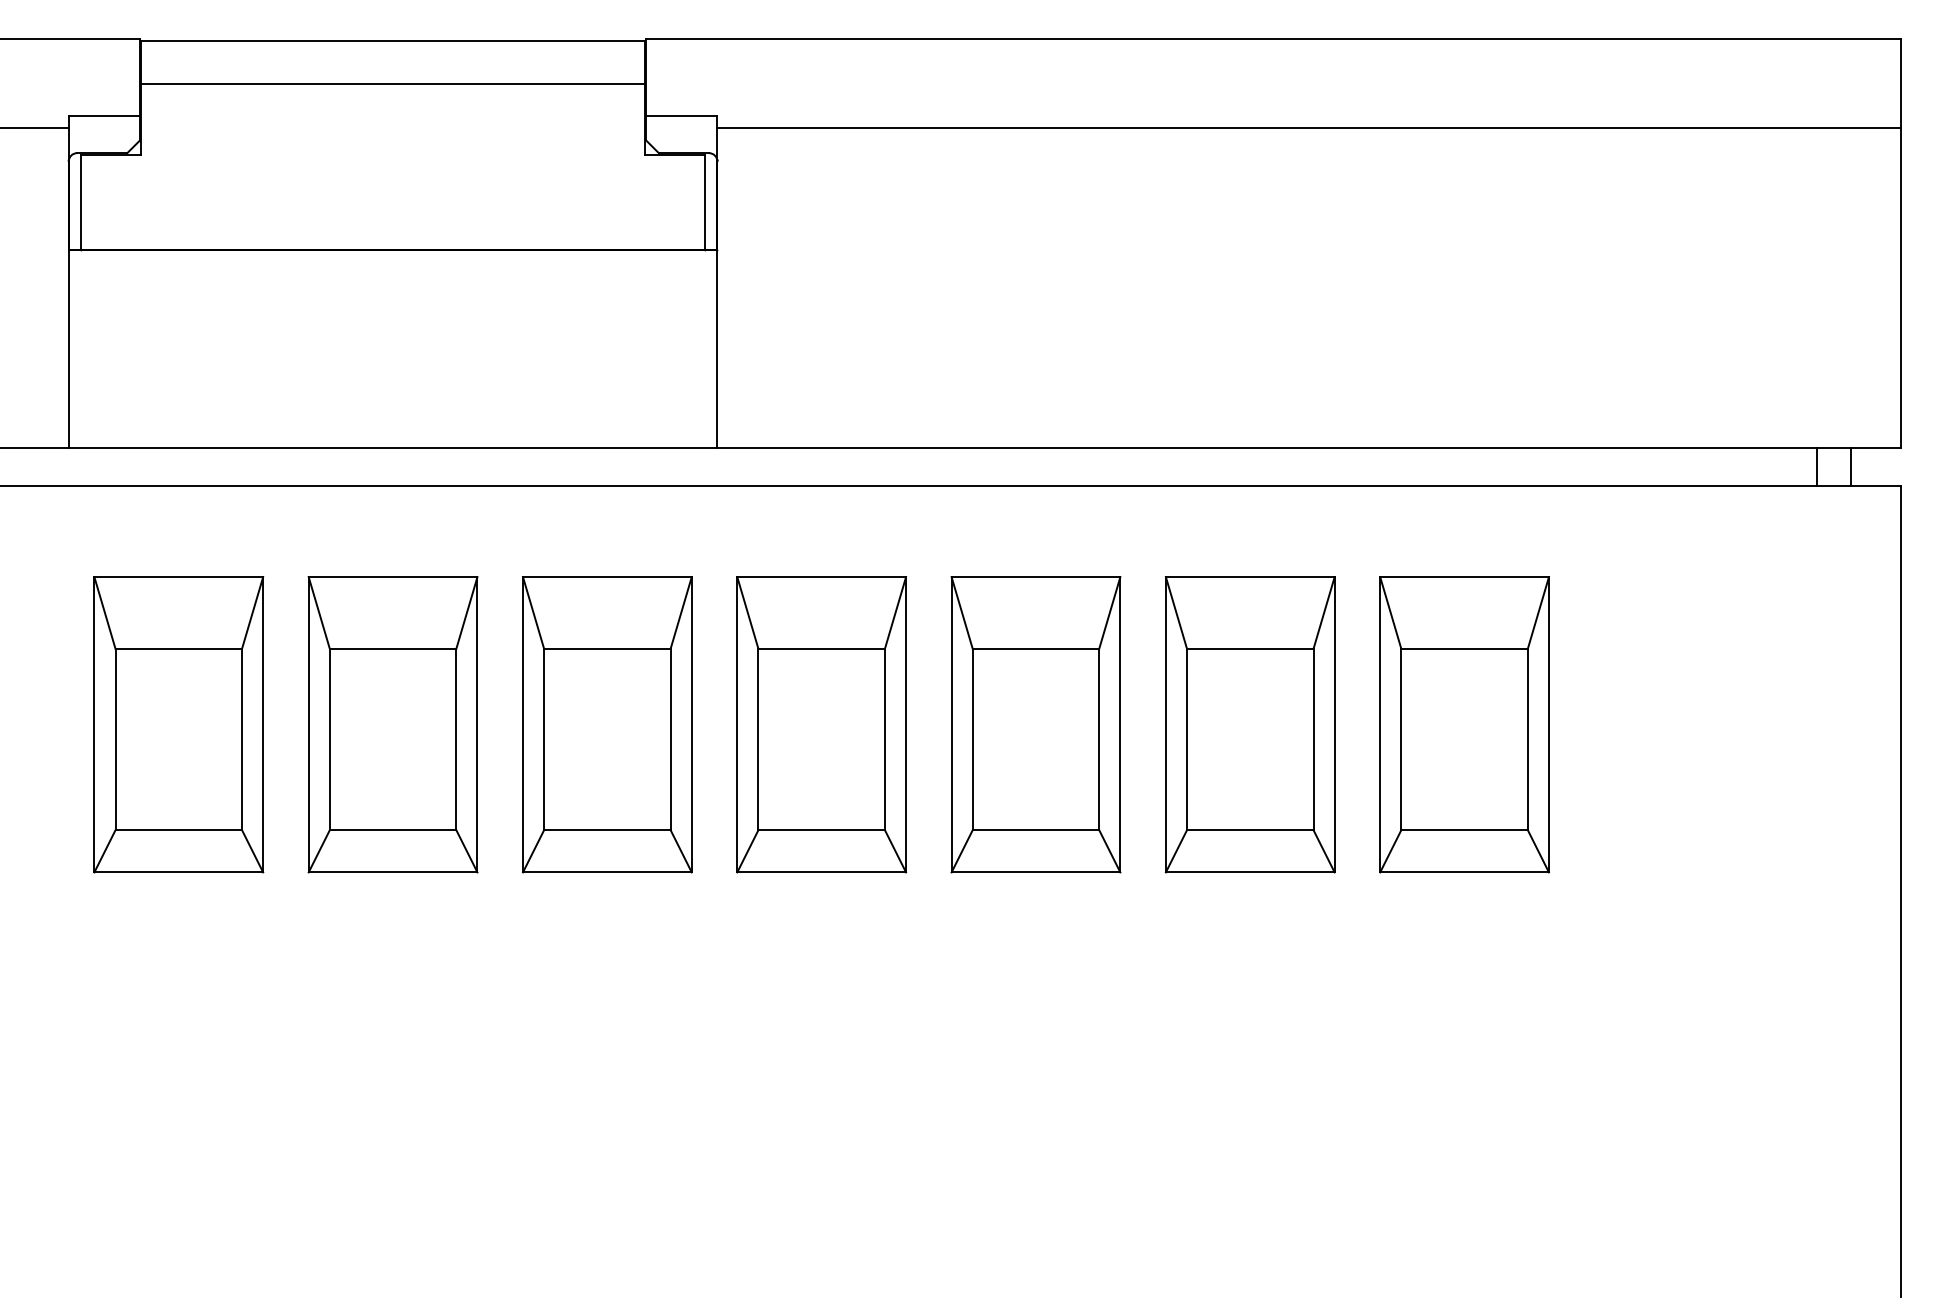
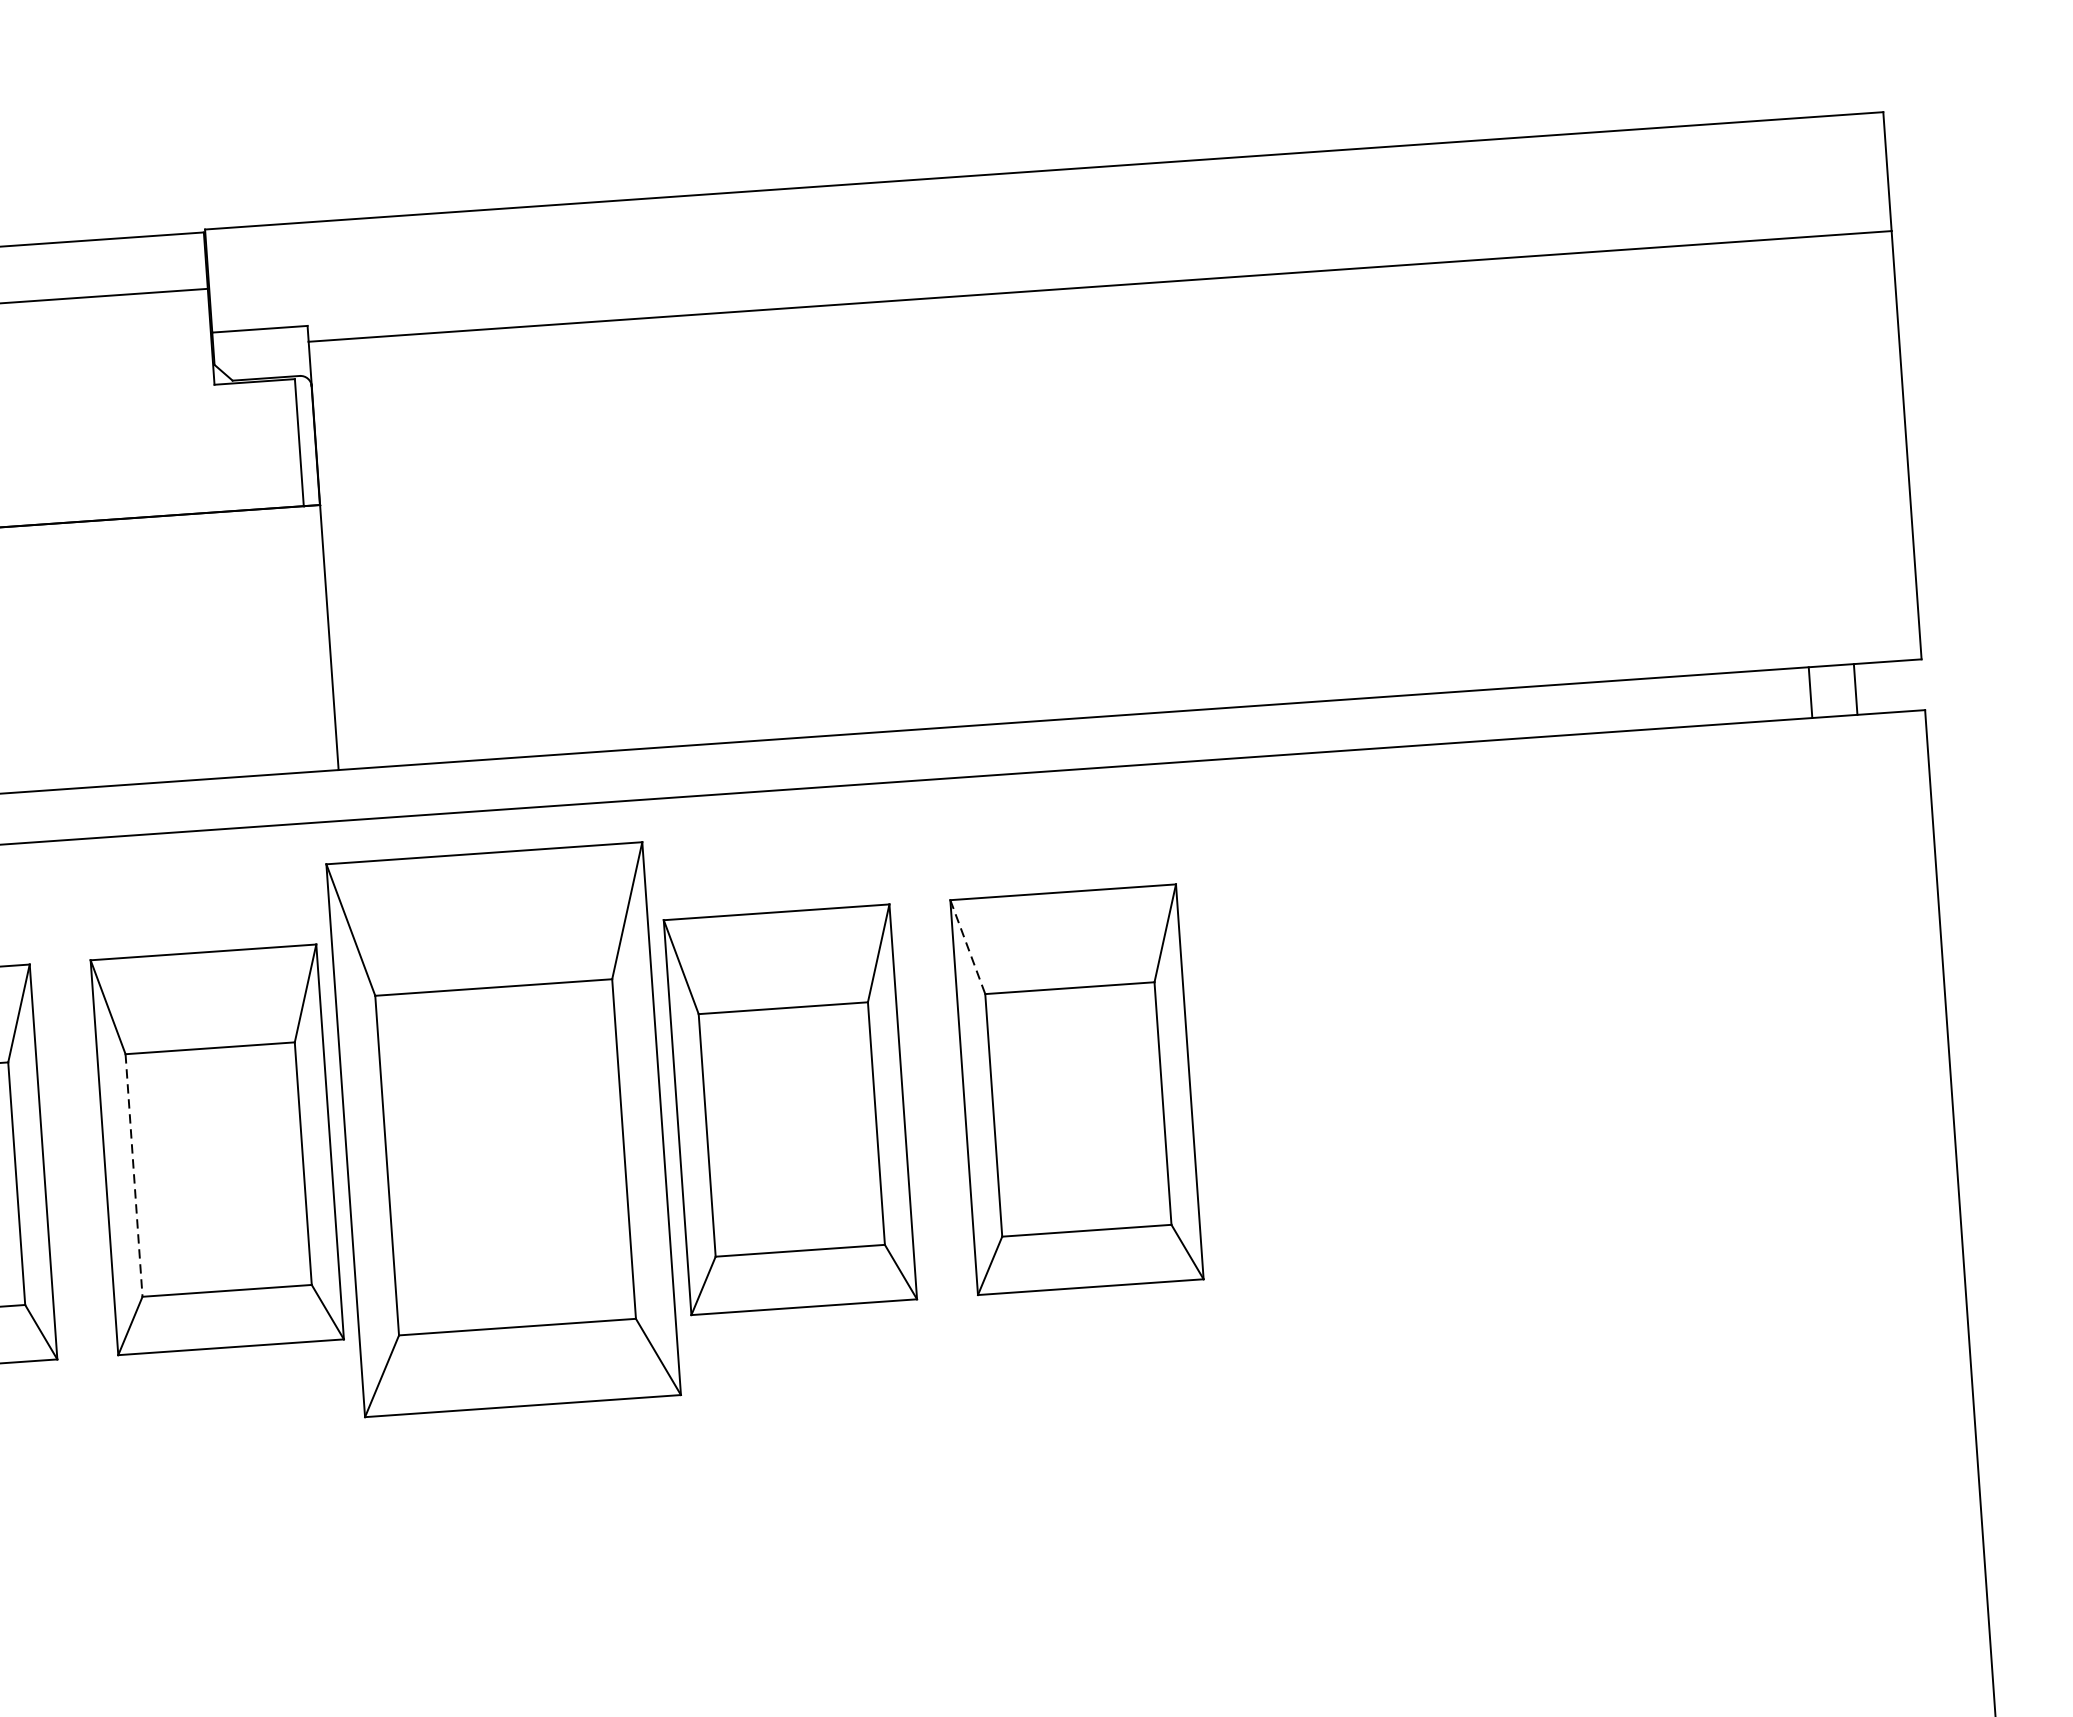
line: (1176, 613) -> (967, 947), solid -> dashed
part: (821, 724) -> (503, 1129), size x1.4
part: (1464, 724) -> (1363, 1069), removed
line: (544, 739) -> (134, 1175), solid -> dashed

